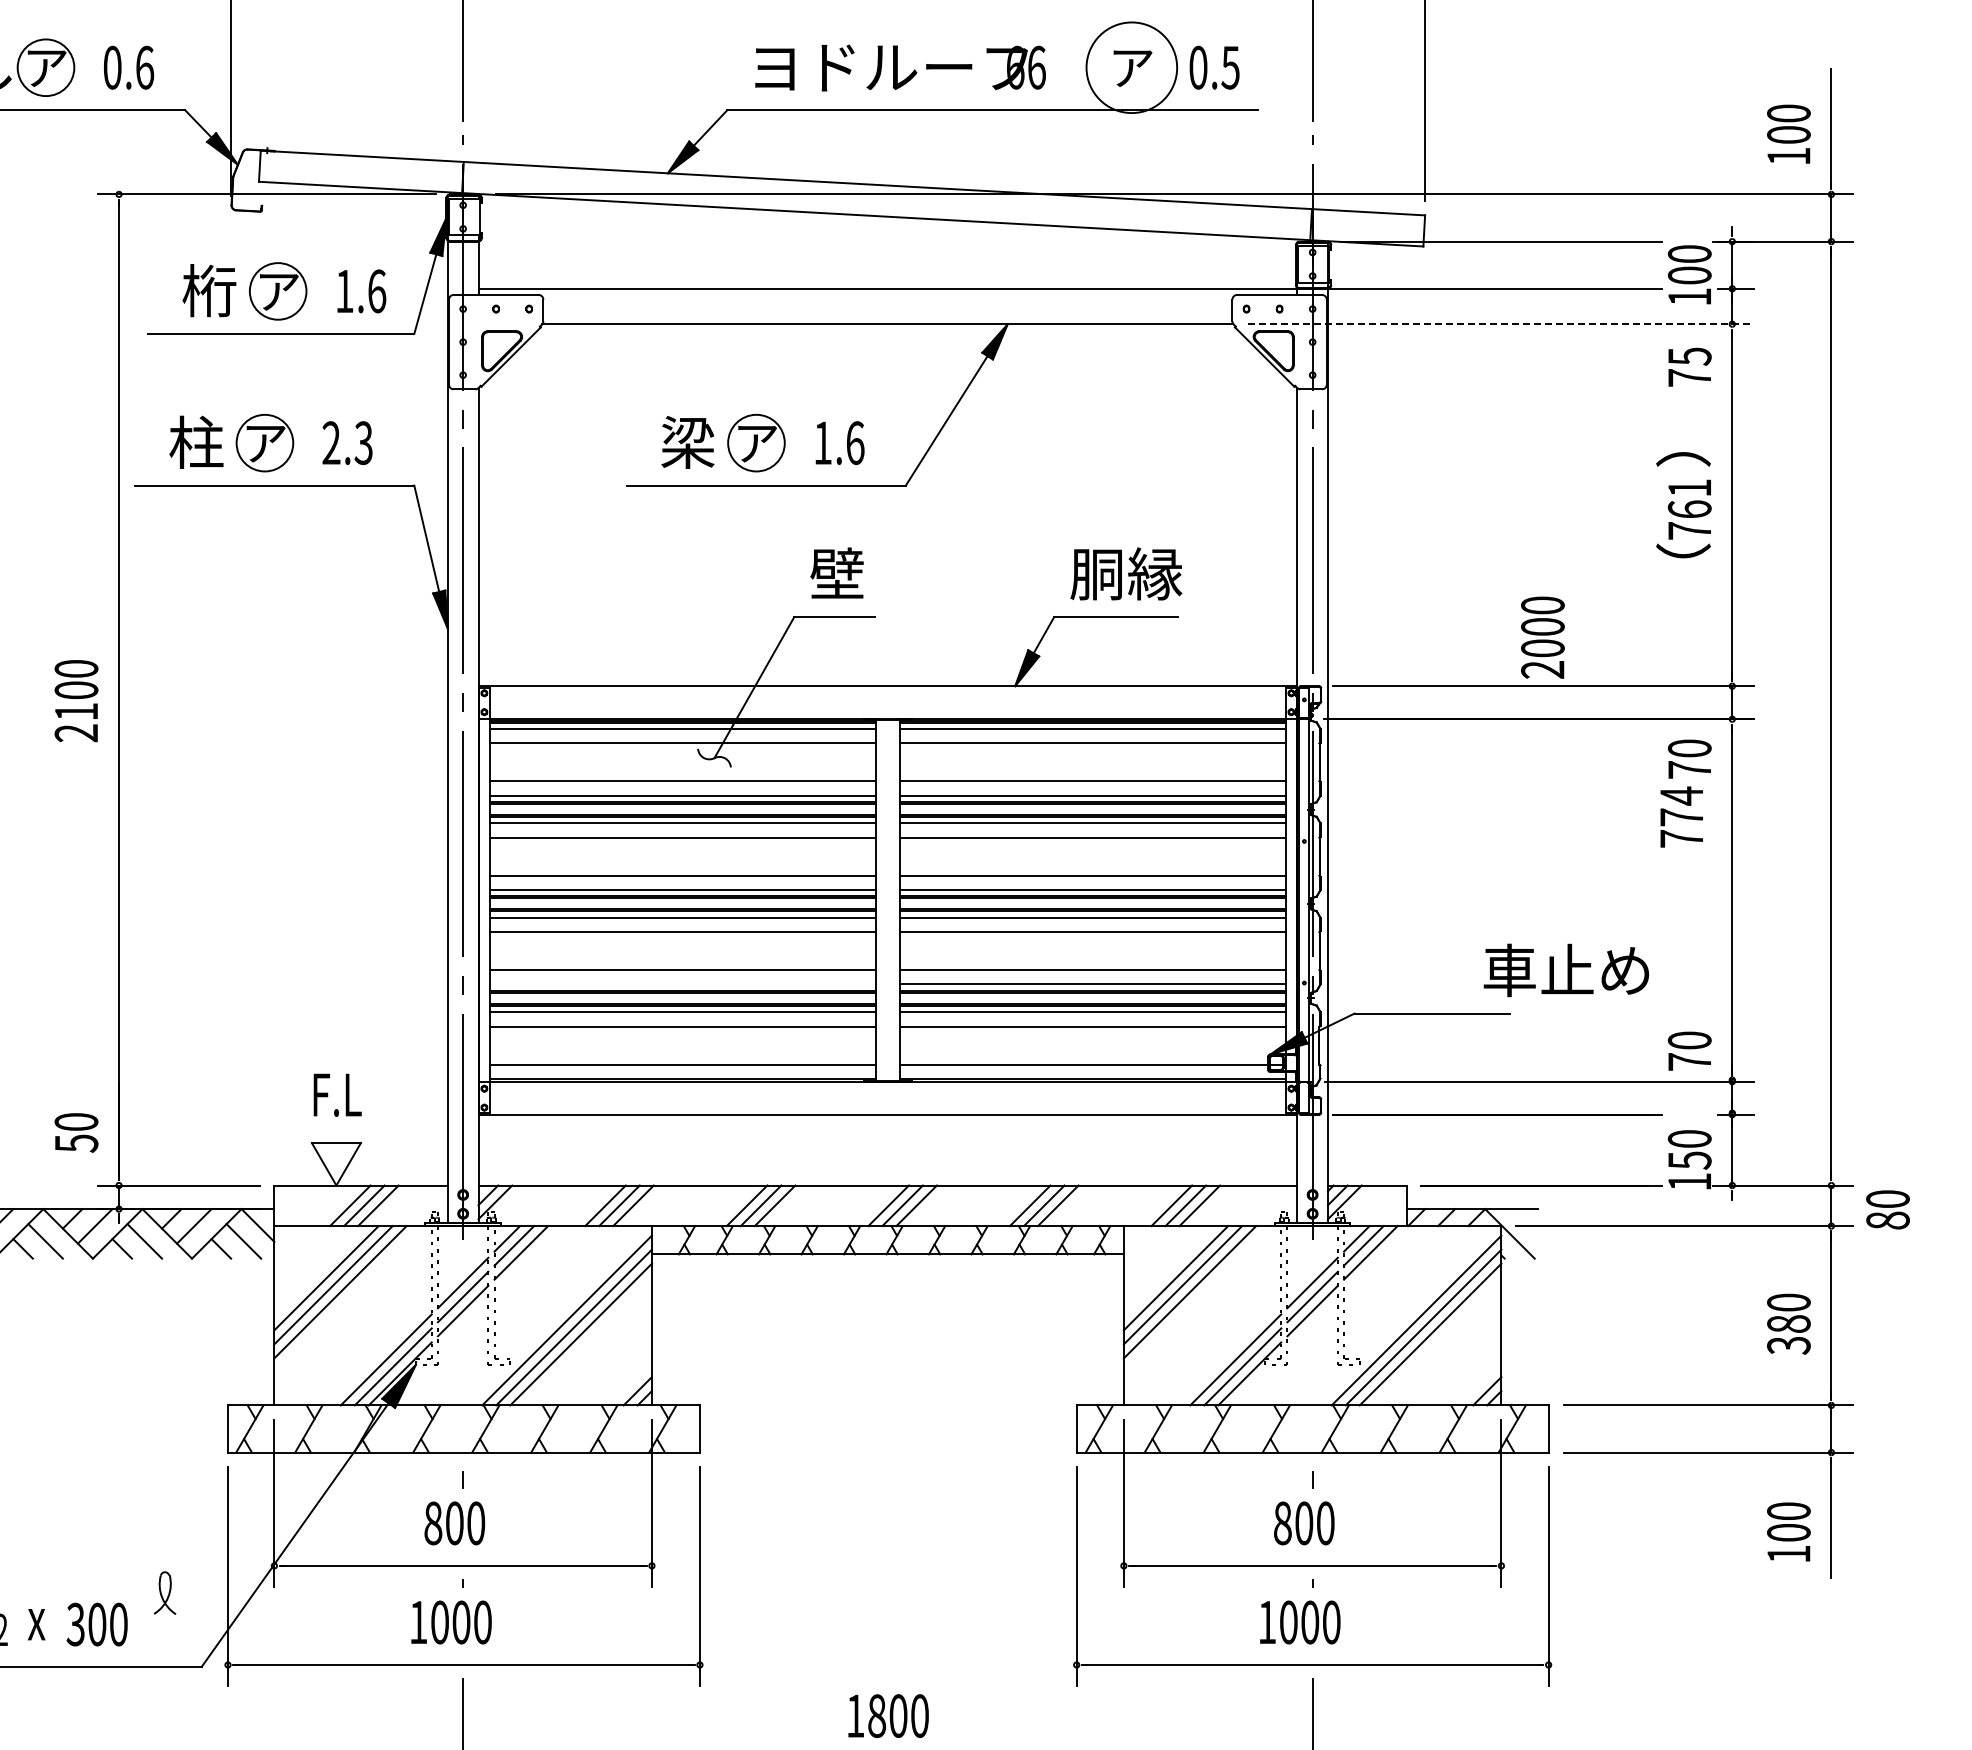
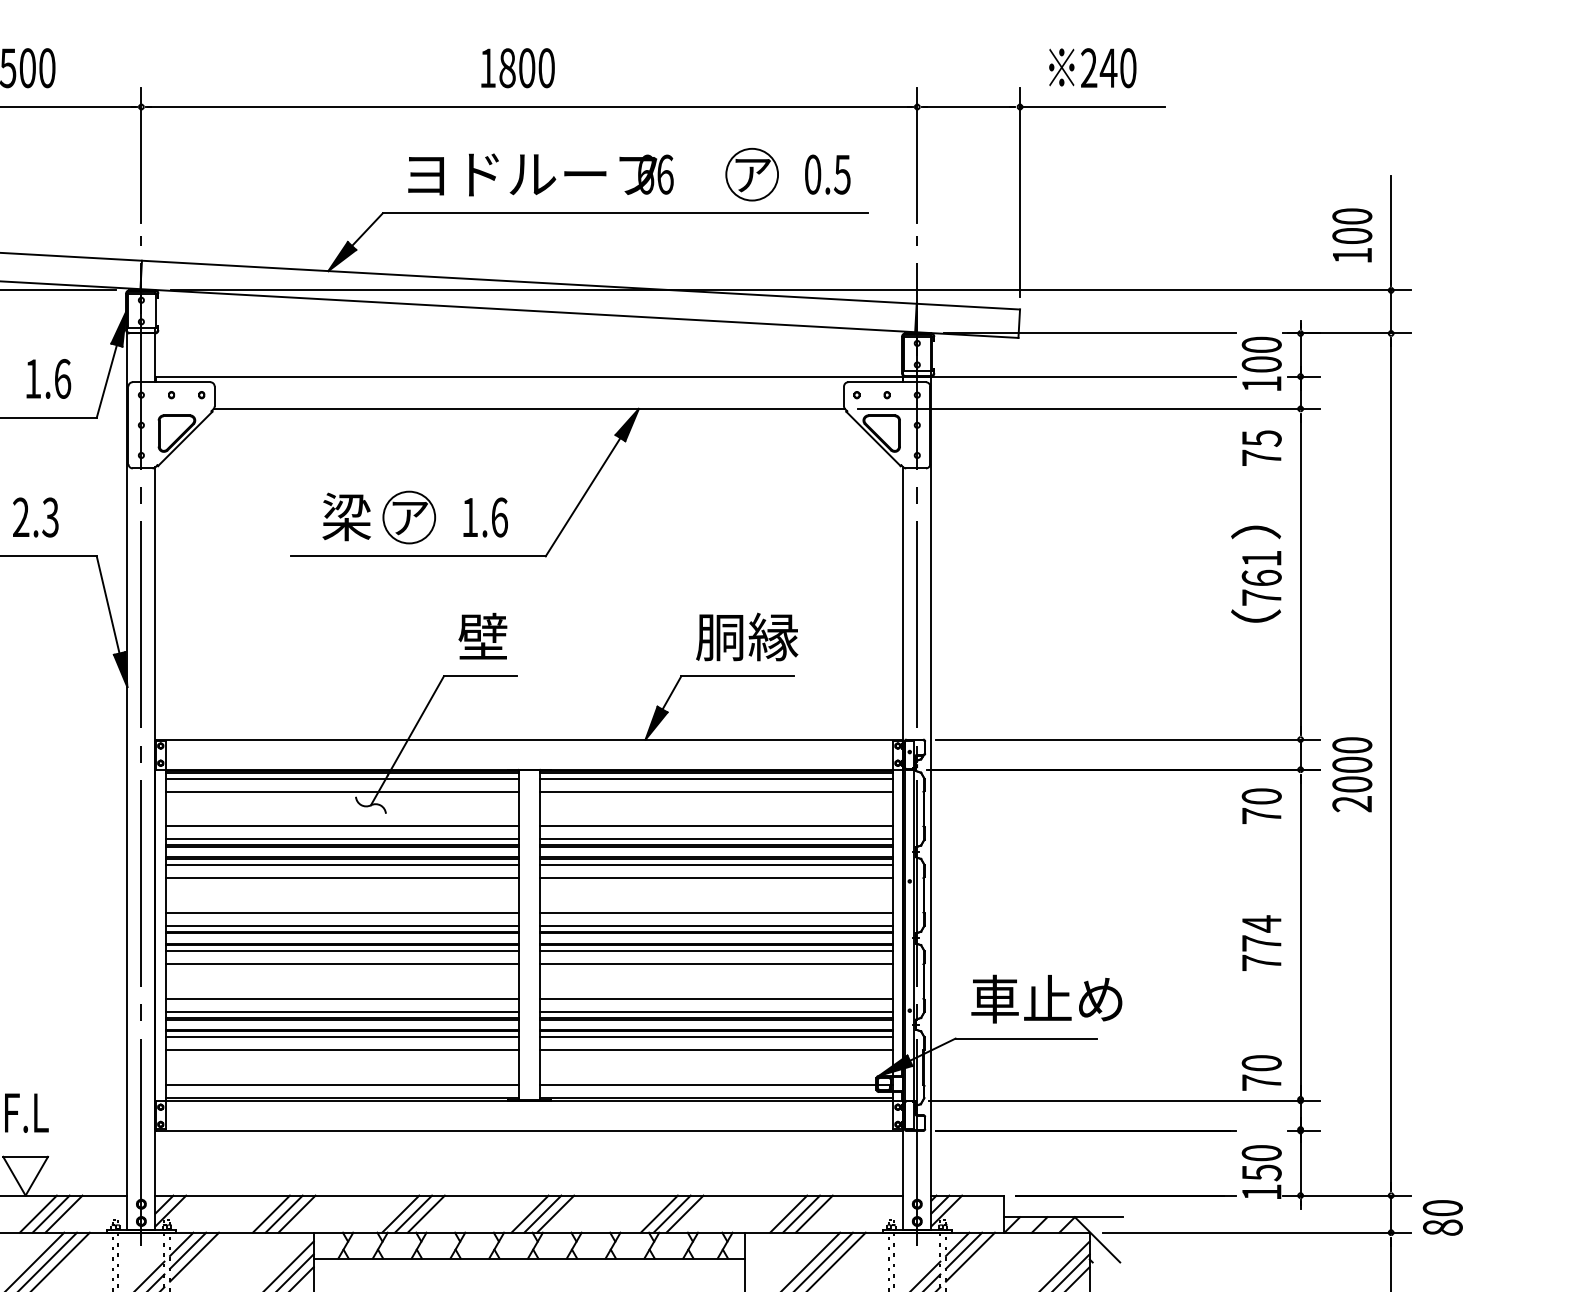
circle: (1131, 67) -> (751, 174), size x0.62
line: (1500, 324) -> (1088, 409), dashed -> solid
text: (1542, 637) -> (1351, 774), moved
text: (1681, 816) -> (1261, 942), moved
text: (1565, 970) -> (1045, 999), moved
line: (683, 984) -> (342, 1012), added

